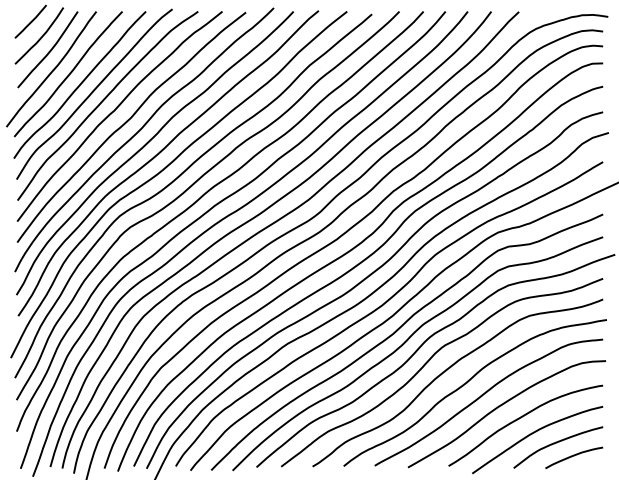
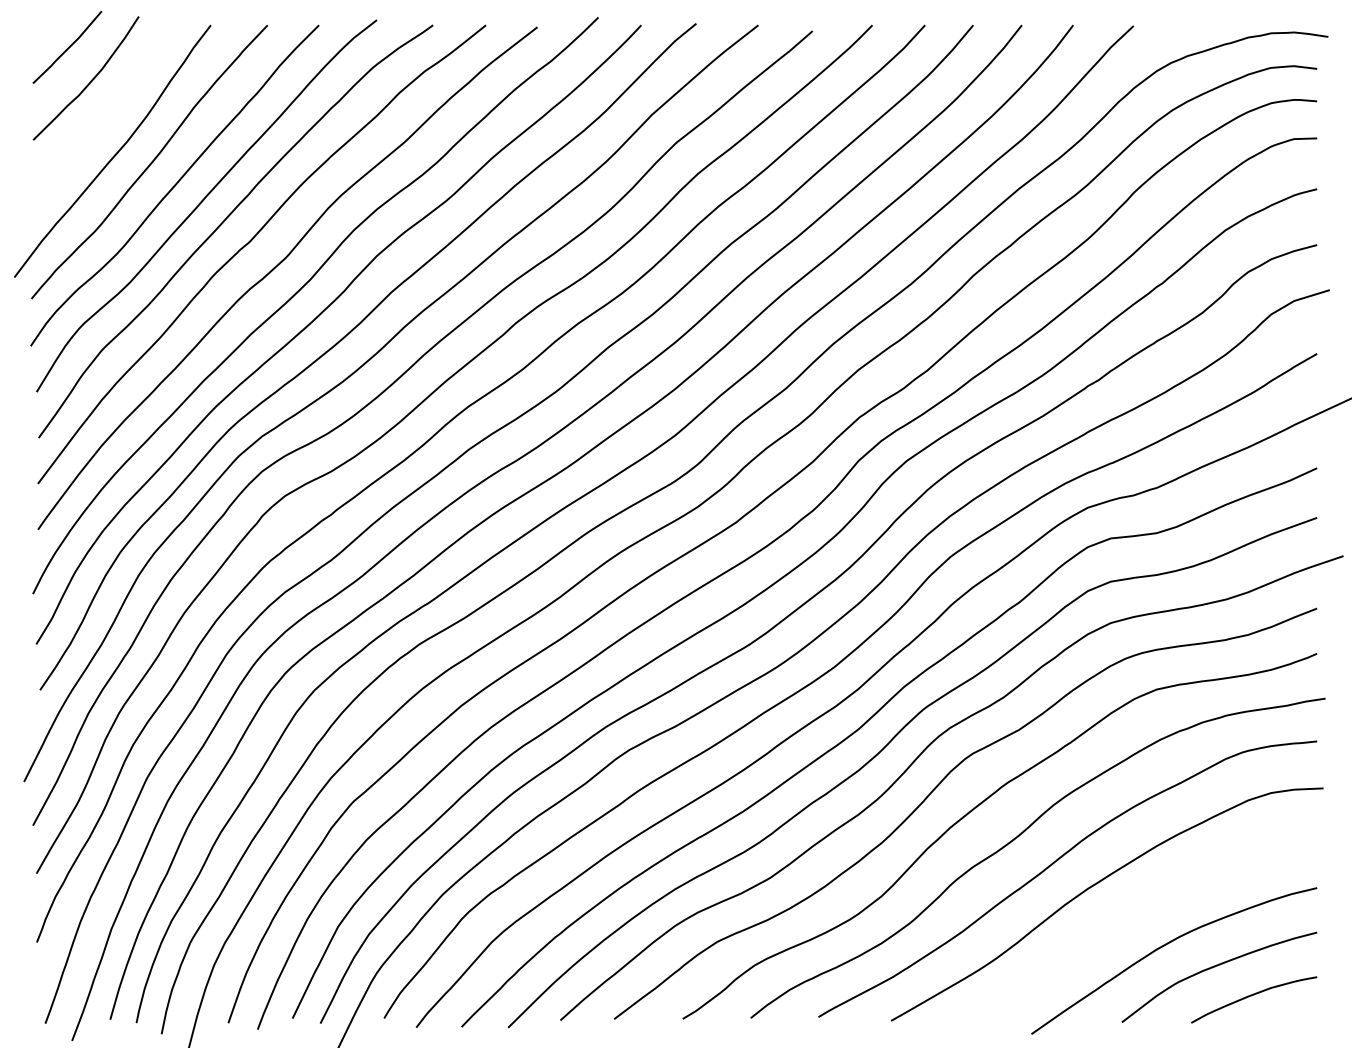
curve: (49, 50) -> (108, 110), removed
curve: (521, 418) -> (1138, 913), removed

